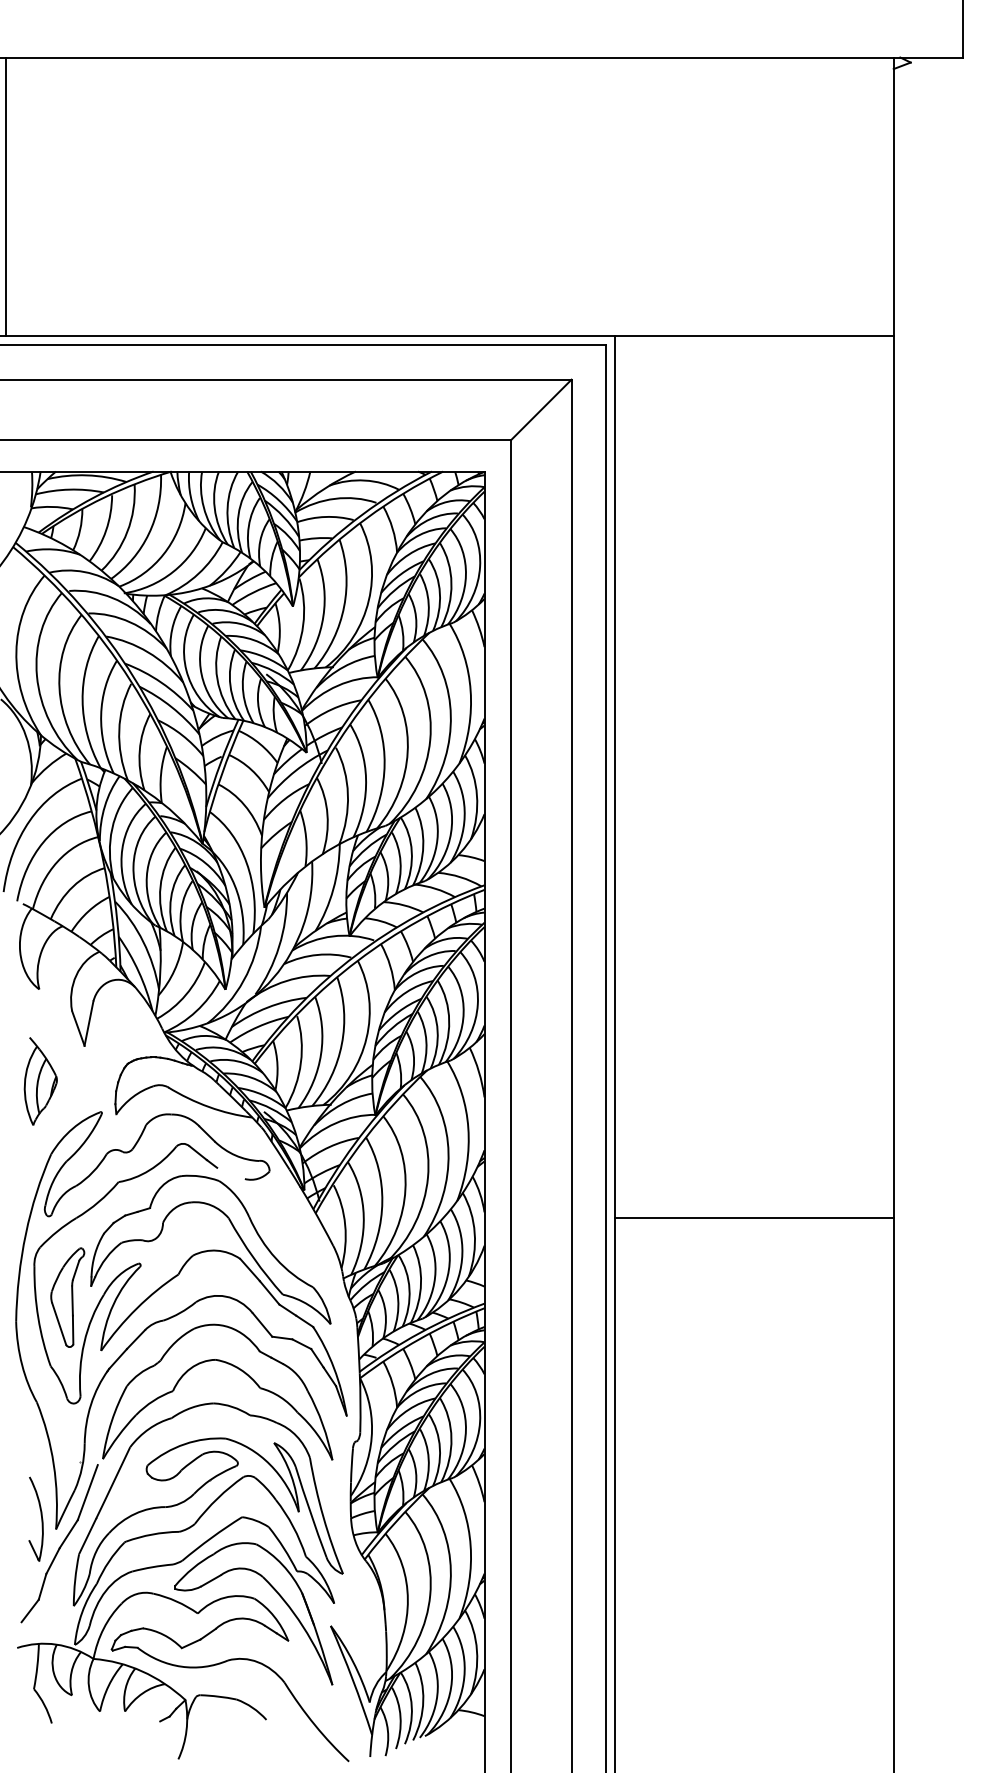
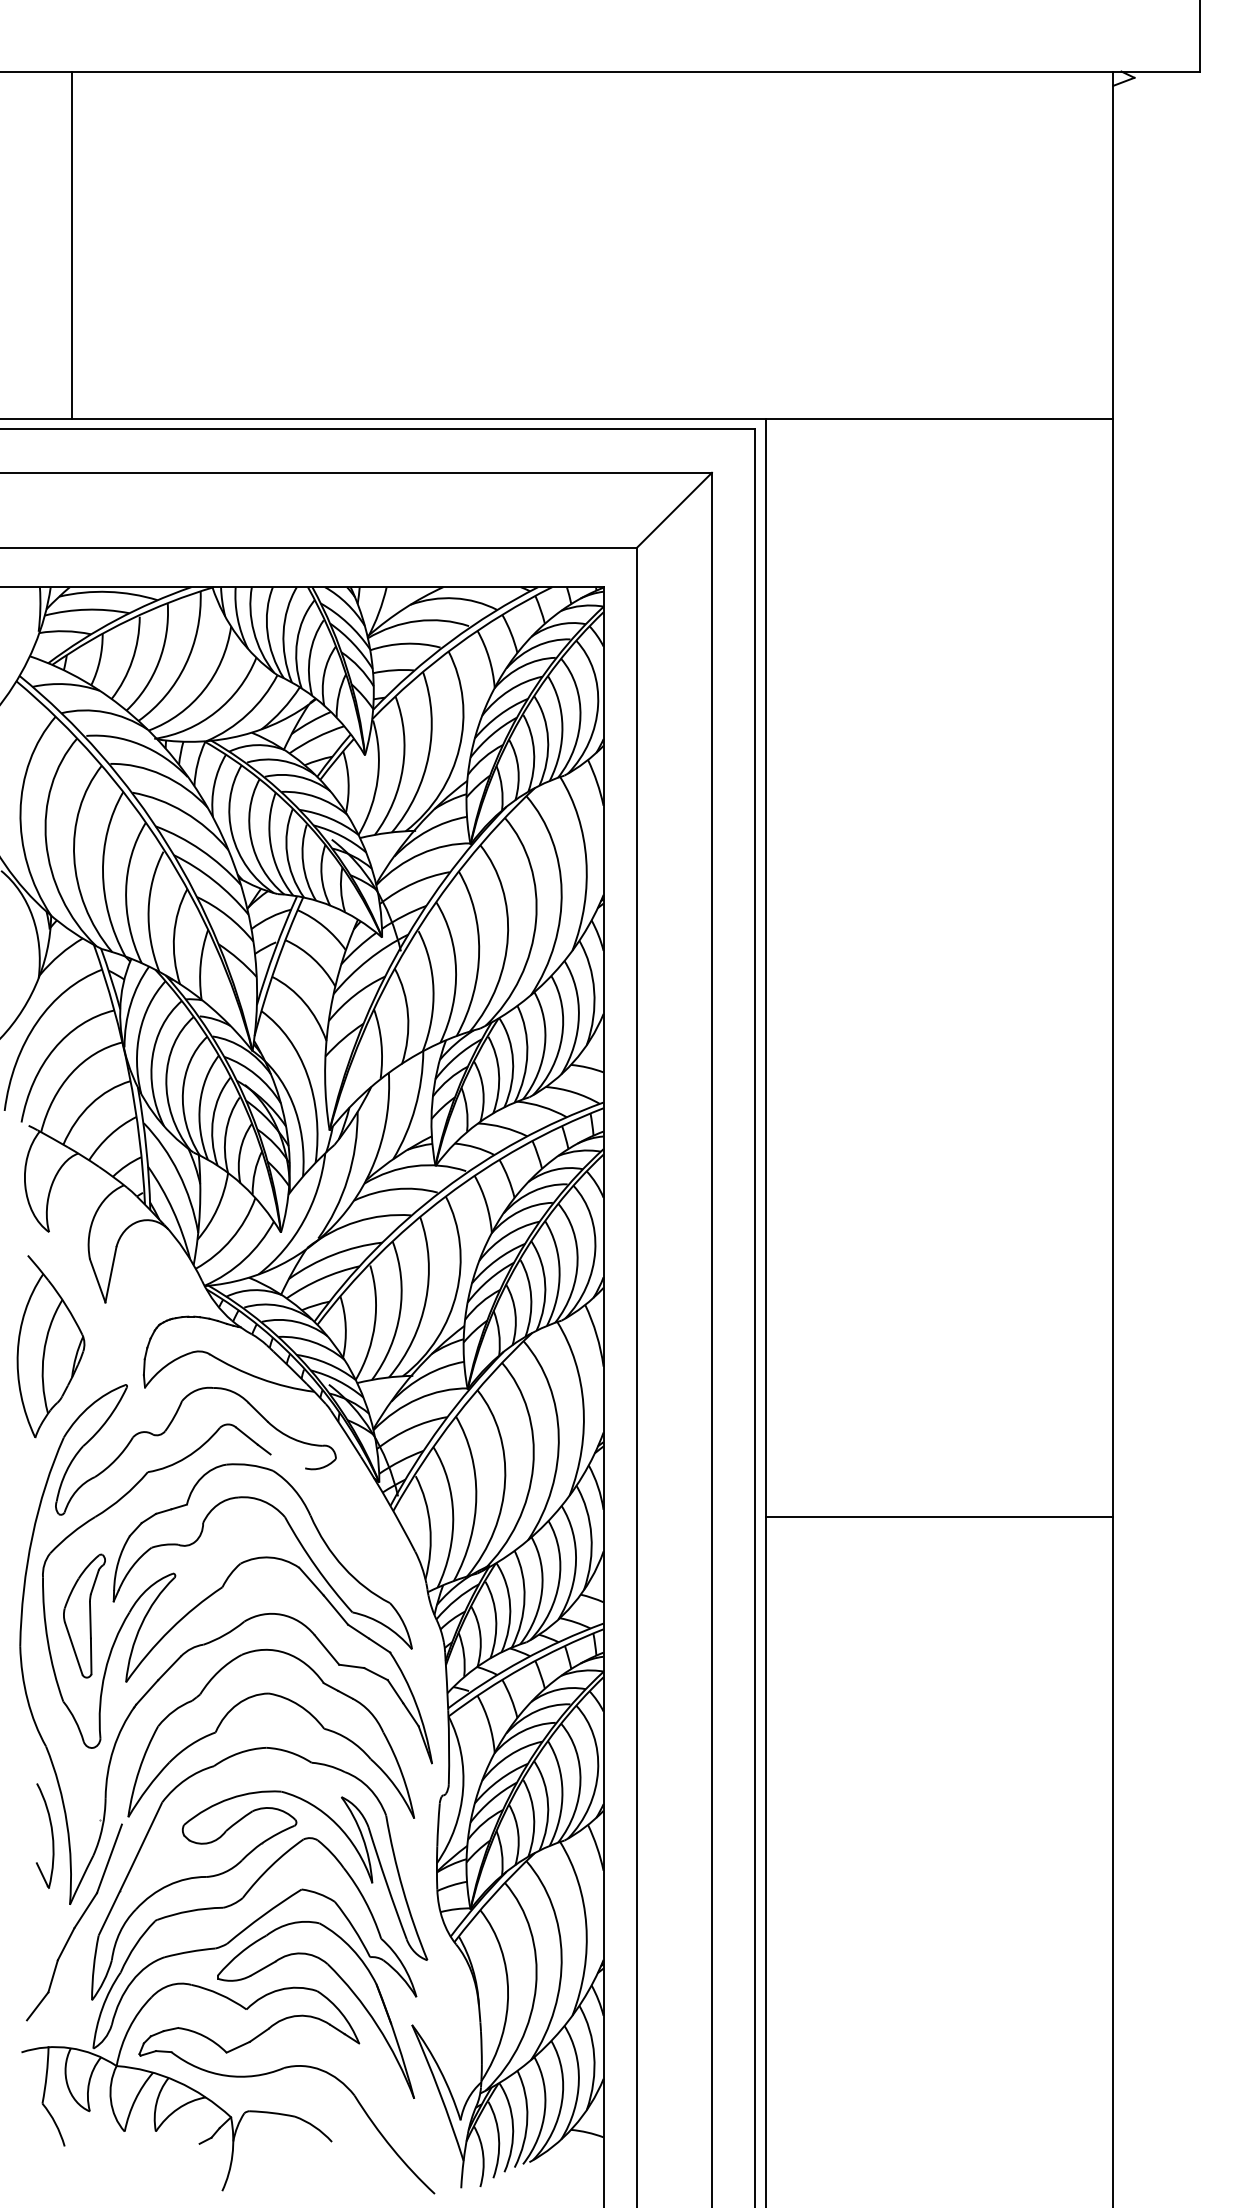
line: (5, 196) -> (72, 244), moved
part: (40, 1081) -> (50, 1346), size x1.67
part: (36, 1518) -> (45, 1835), moved

